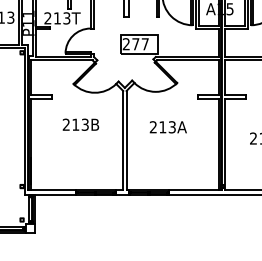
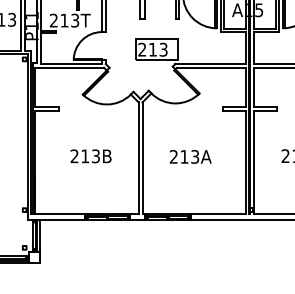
text: (140, 44) -> (158, 50), 277 -> 213
text: (80, 124) -> (90, 156), moved
text: (167, 127) -> (189, 157), moved

